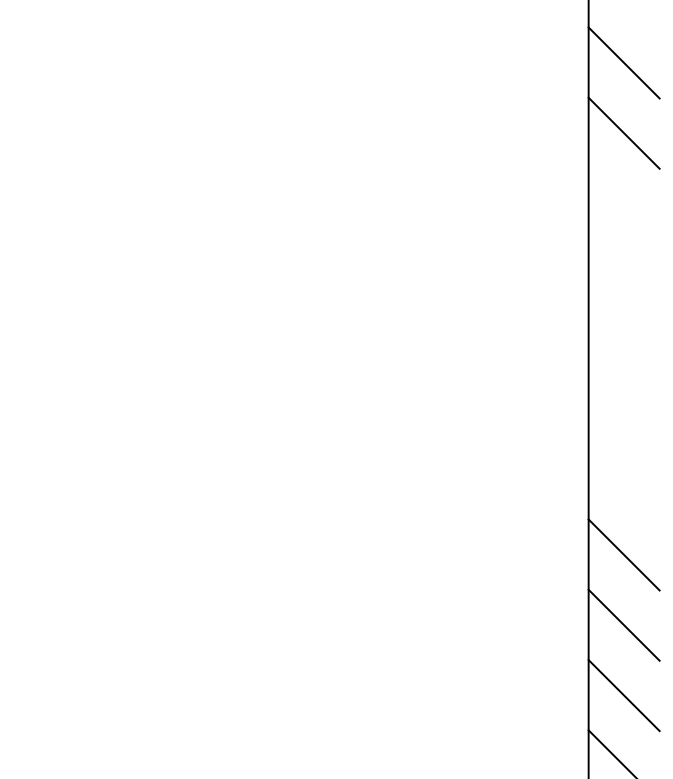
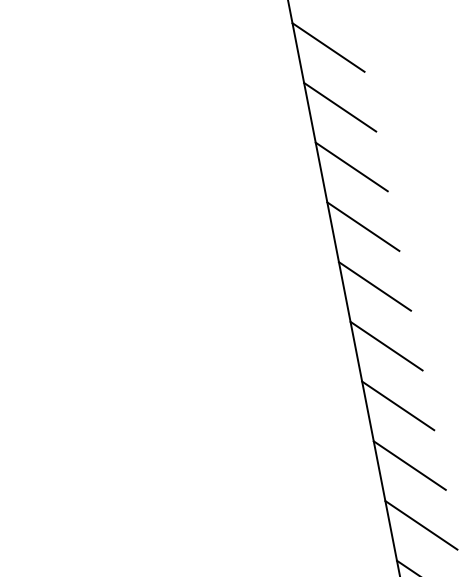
line: (623, 203) -> (351, 167), added
line: (623, 273) -> (362, 226), added
line: (623, 343) -> (374, 285), added
line: (623, 413) -> (385, 345), added
line: (623, 484) -> (397, 405), added

